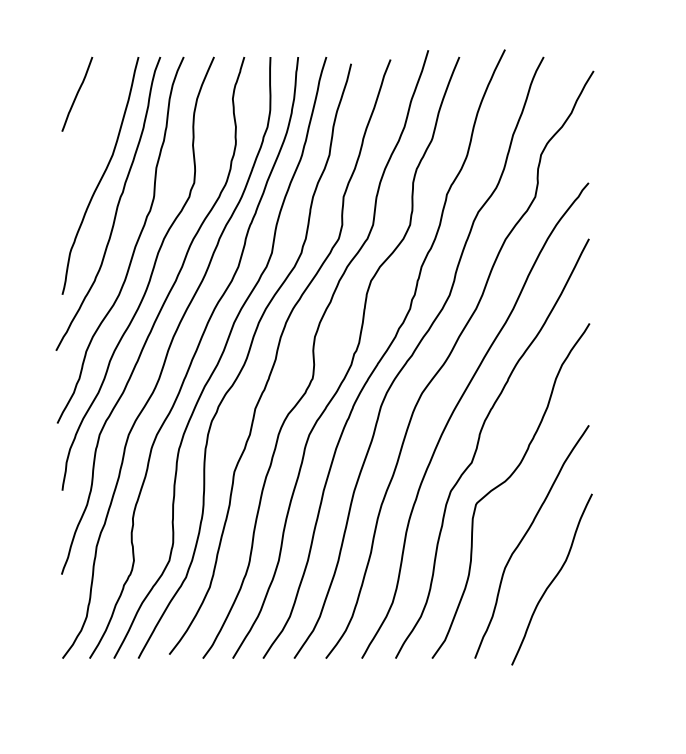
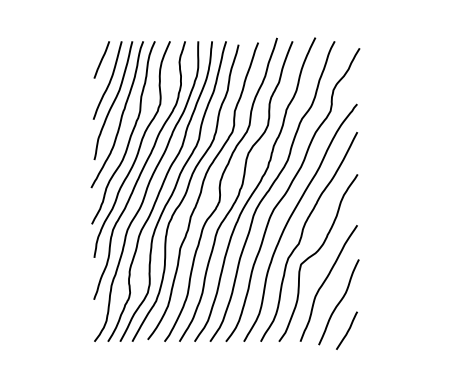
curve: (92, 135) -> (109, 80), added
curve: (569, 636) -> (347, 330), added

